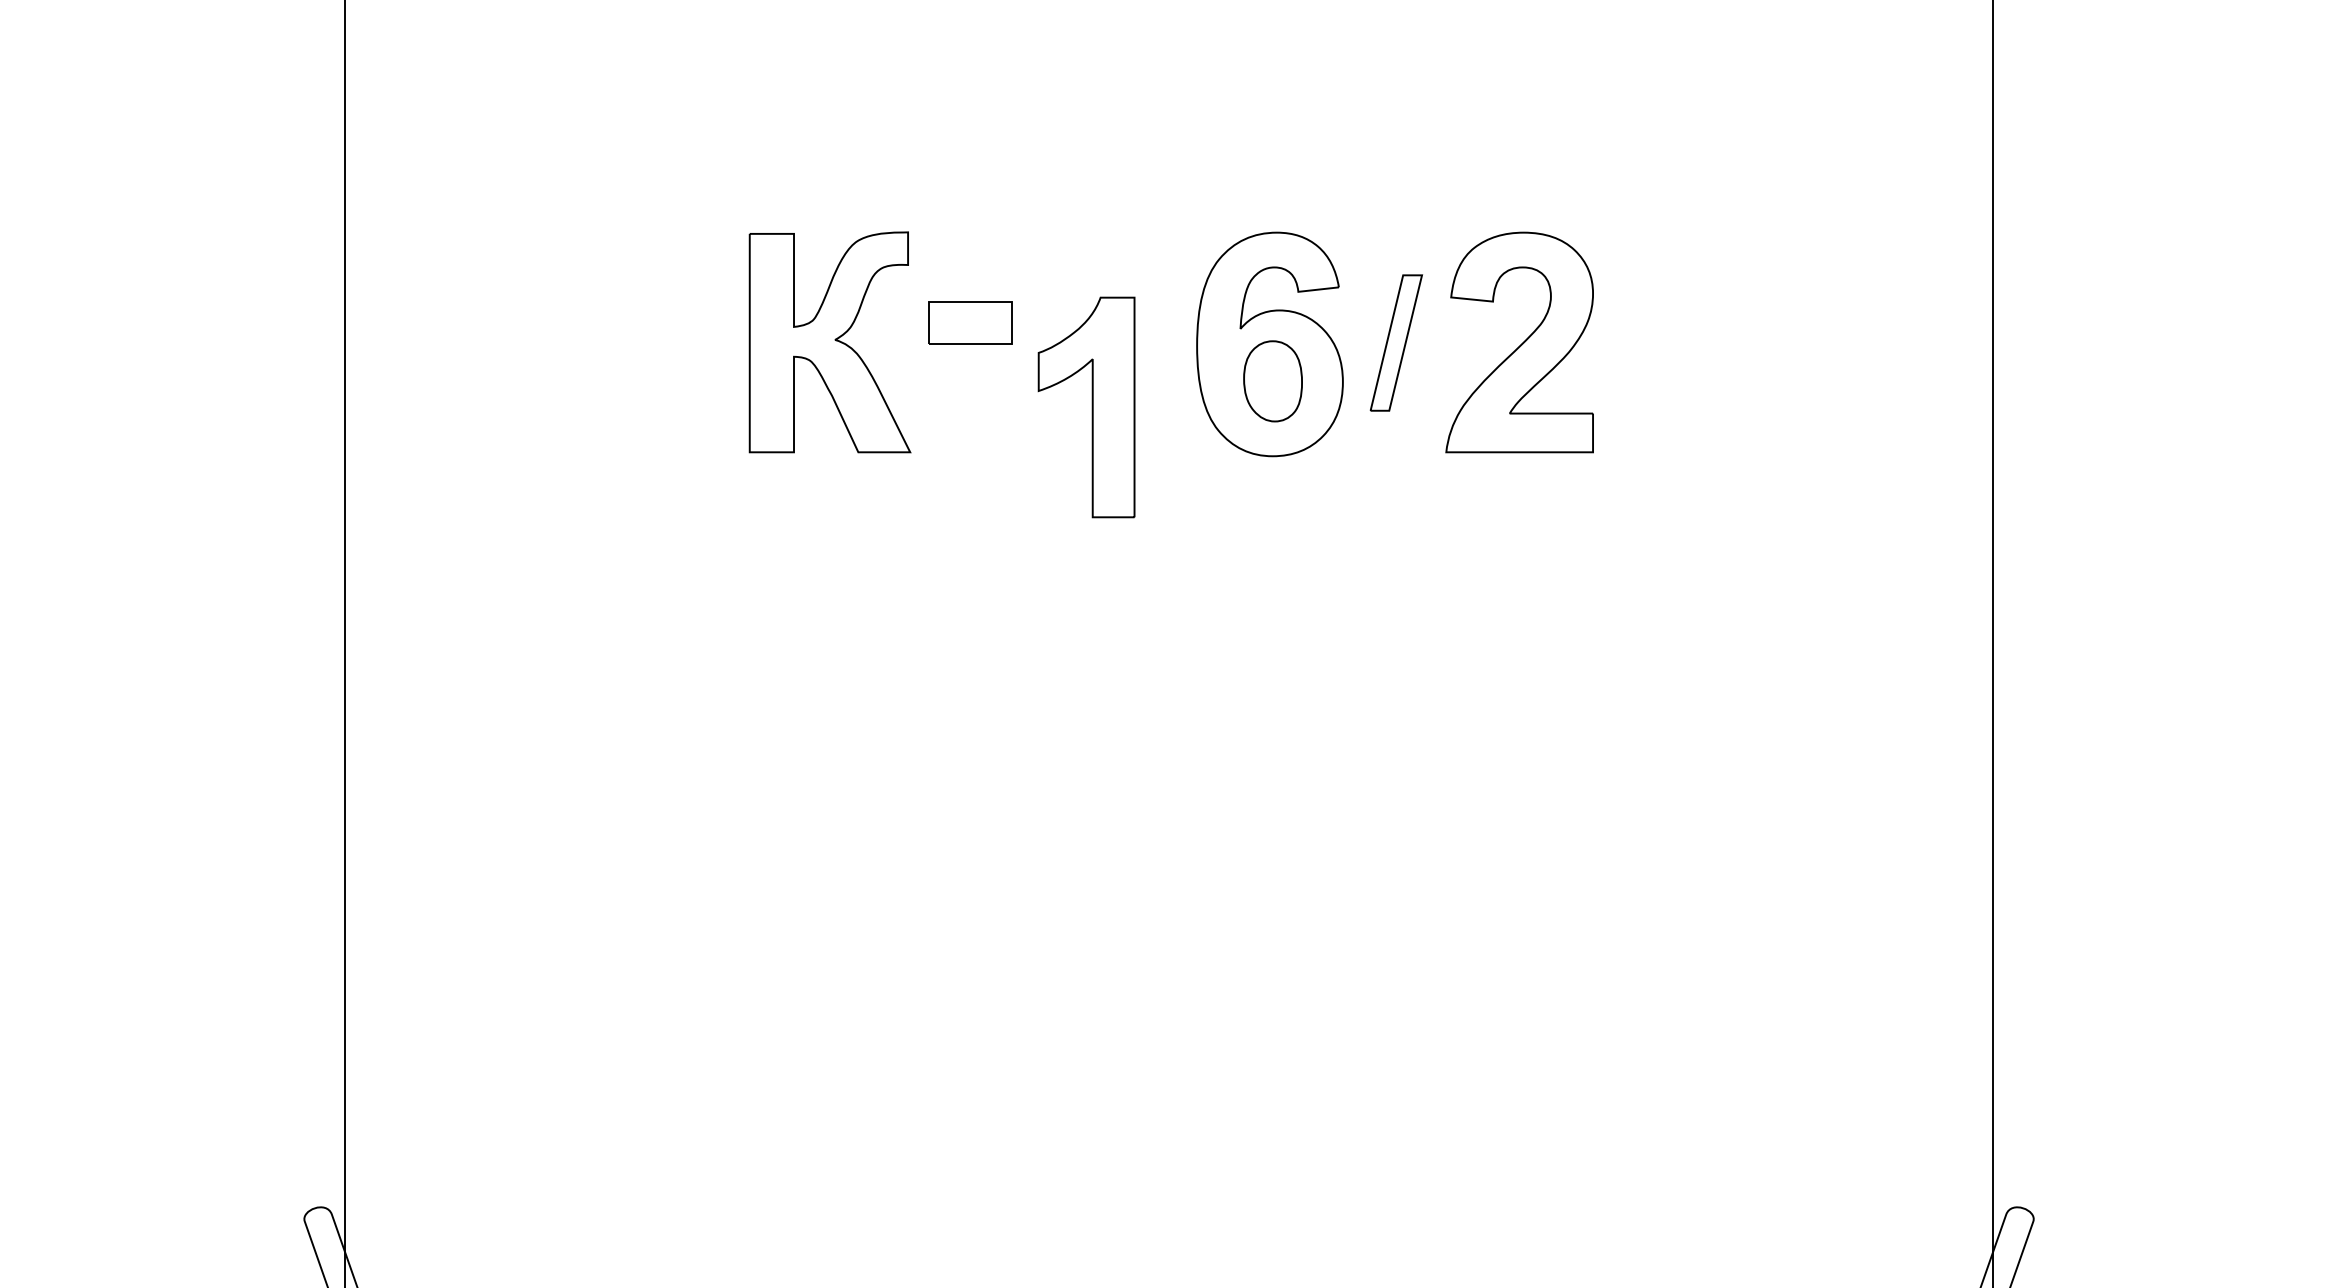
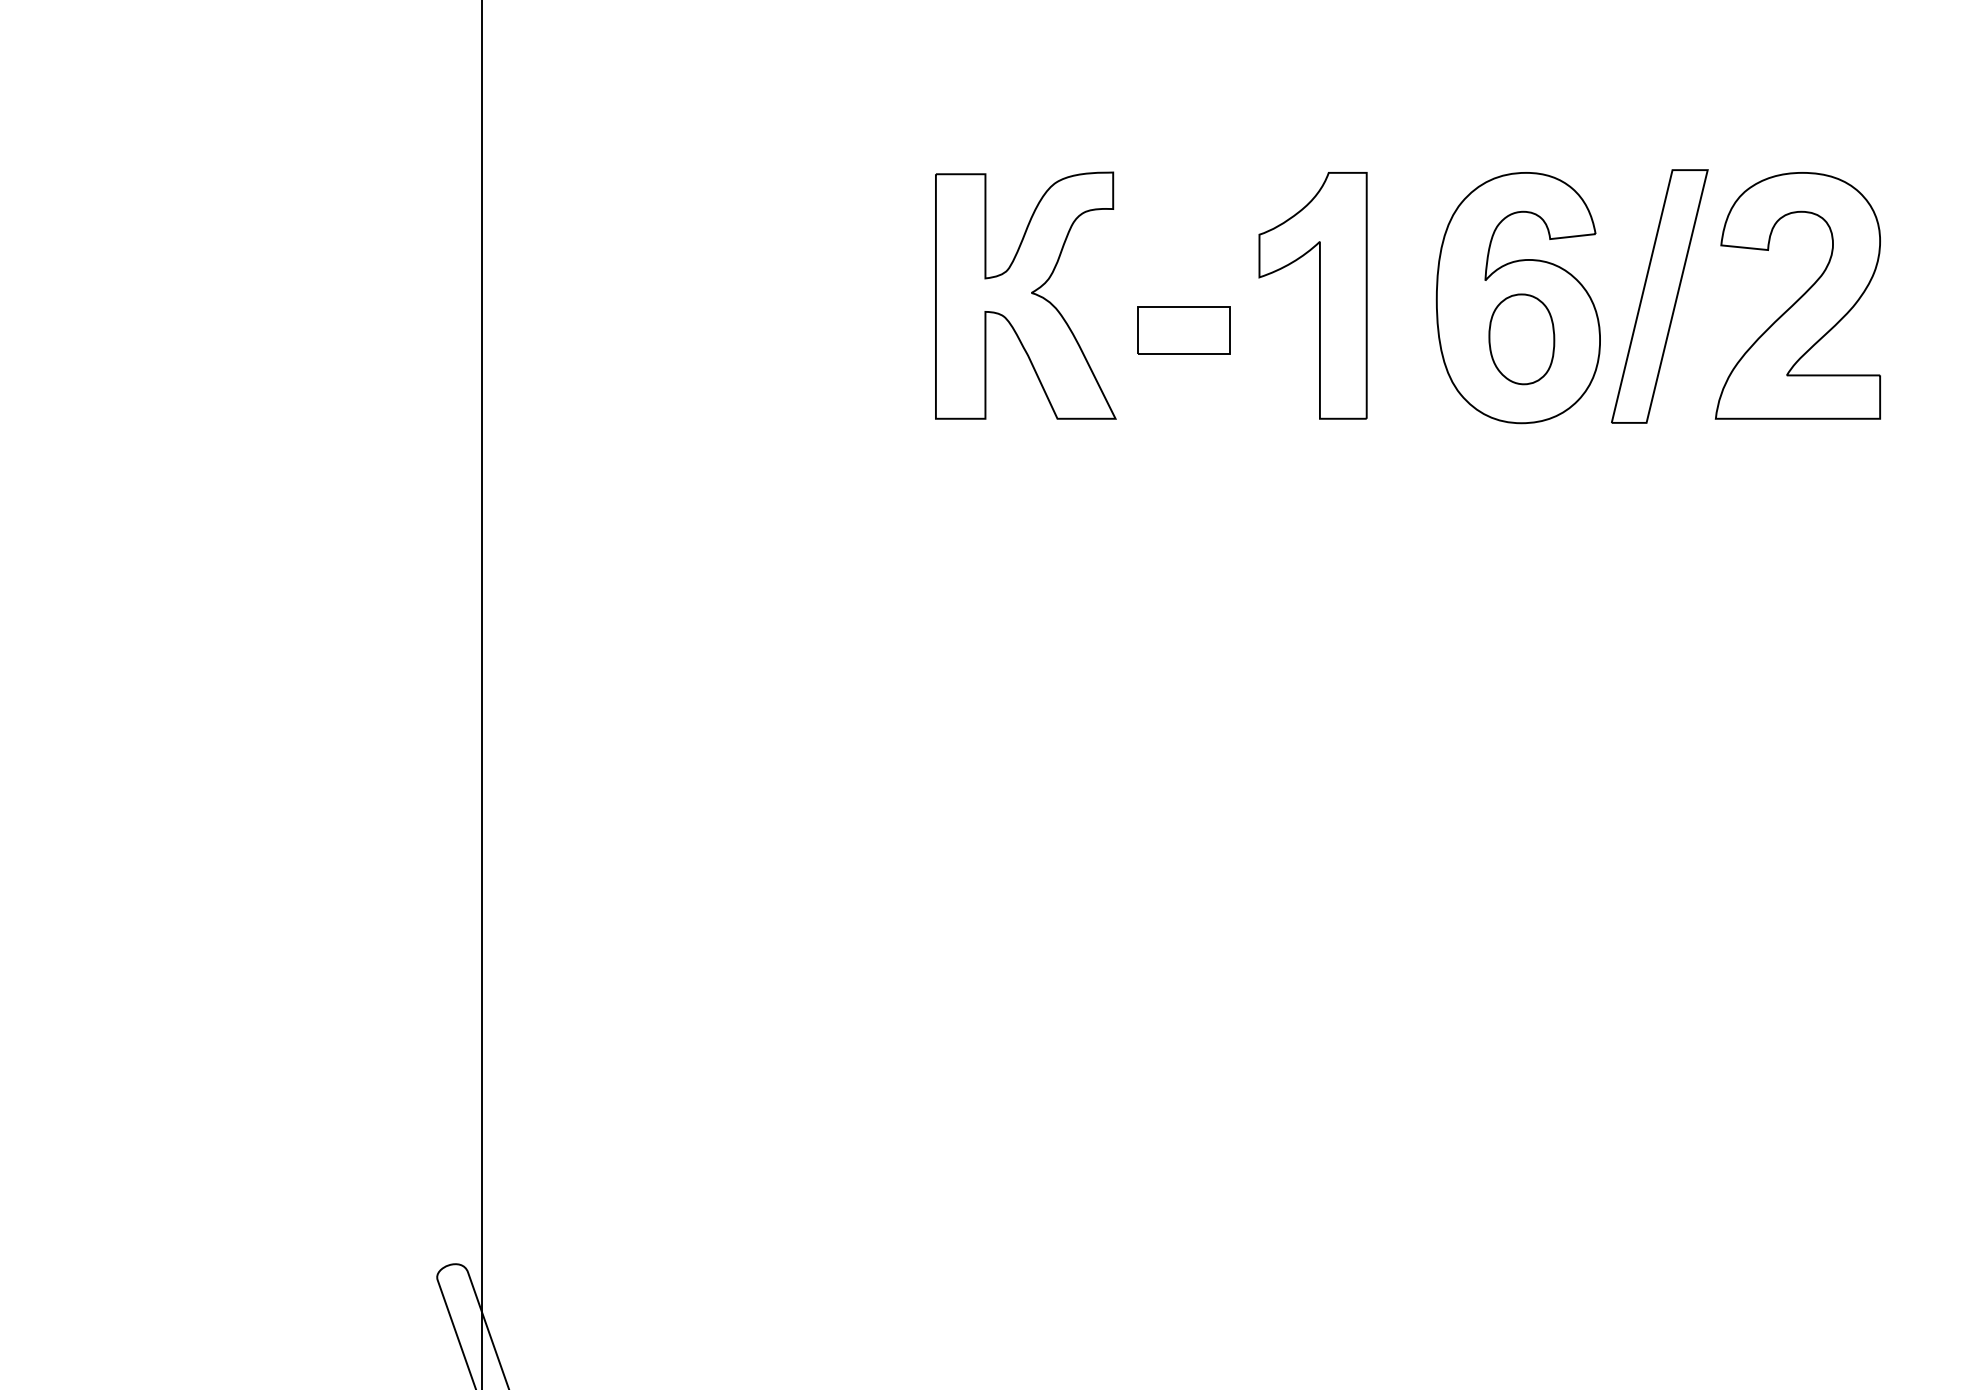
part: (970, 322) -> (1184, 329), moved
part: (1396, 342) -> (1660, 295), size x1.67
part: (1086, 407) -> (1312, 295), moved

